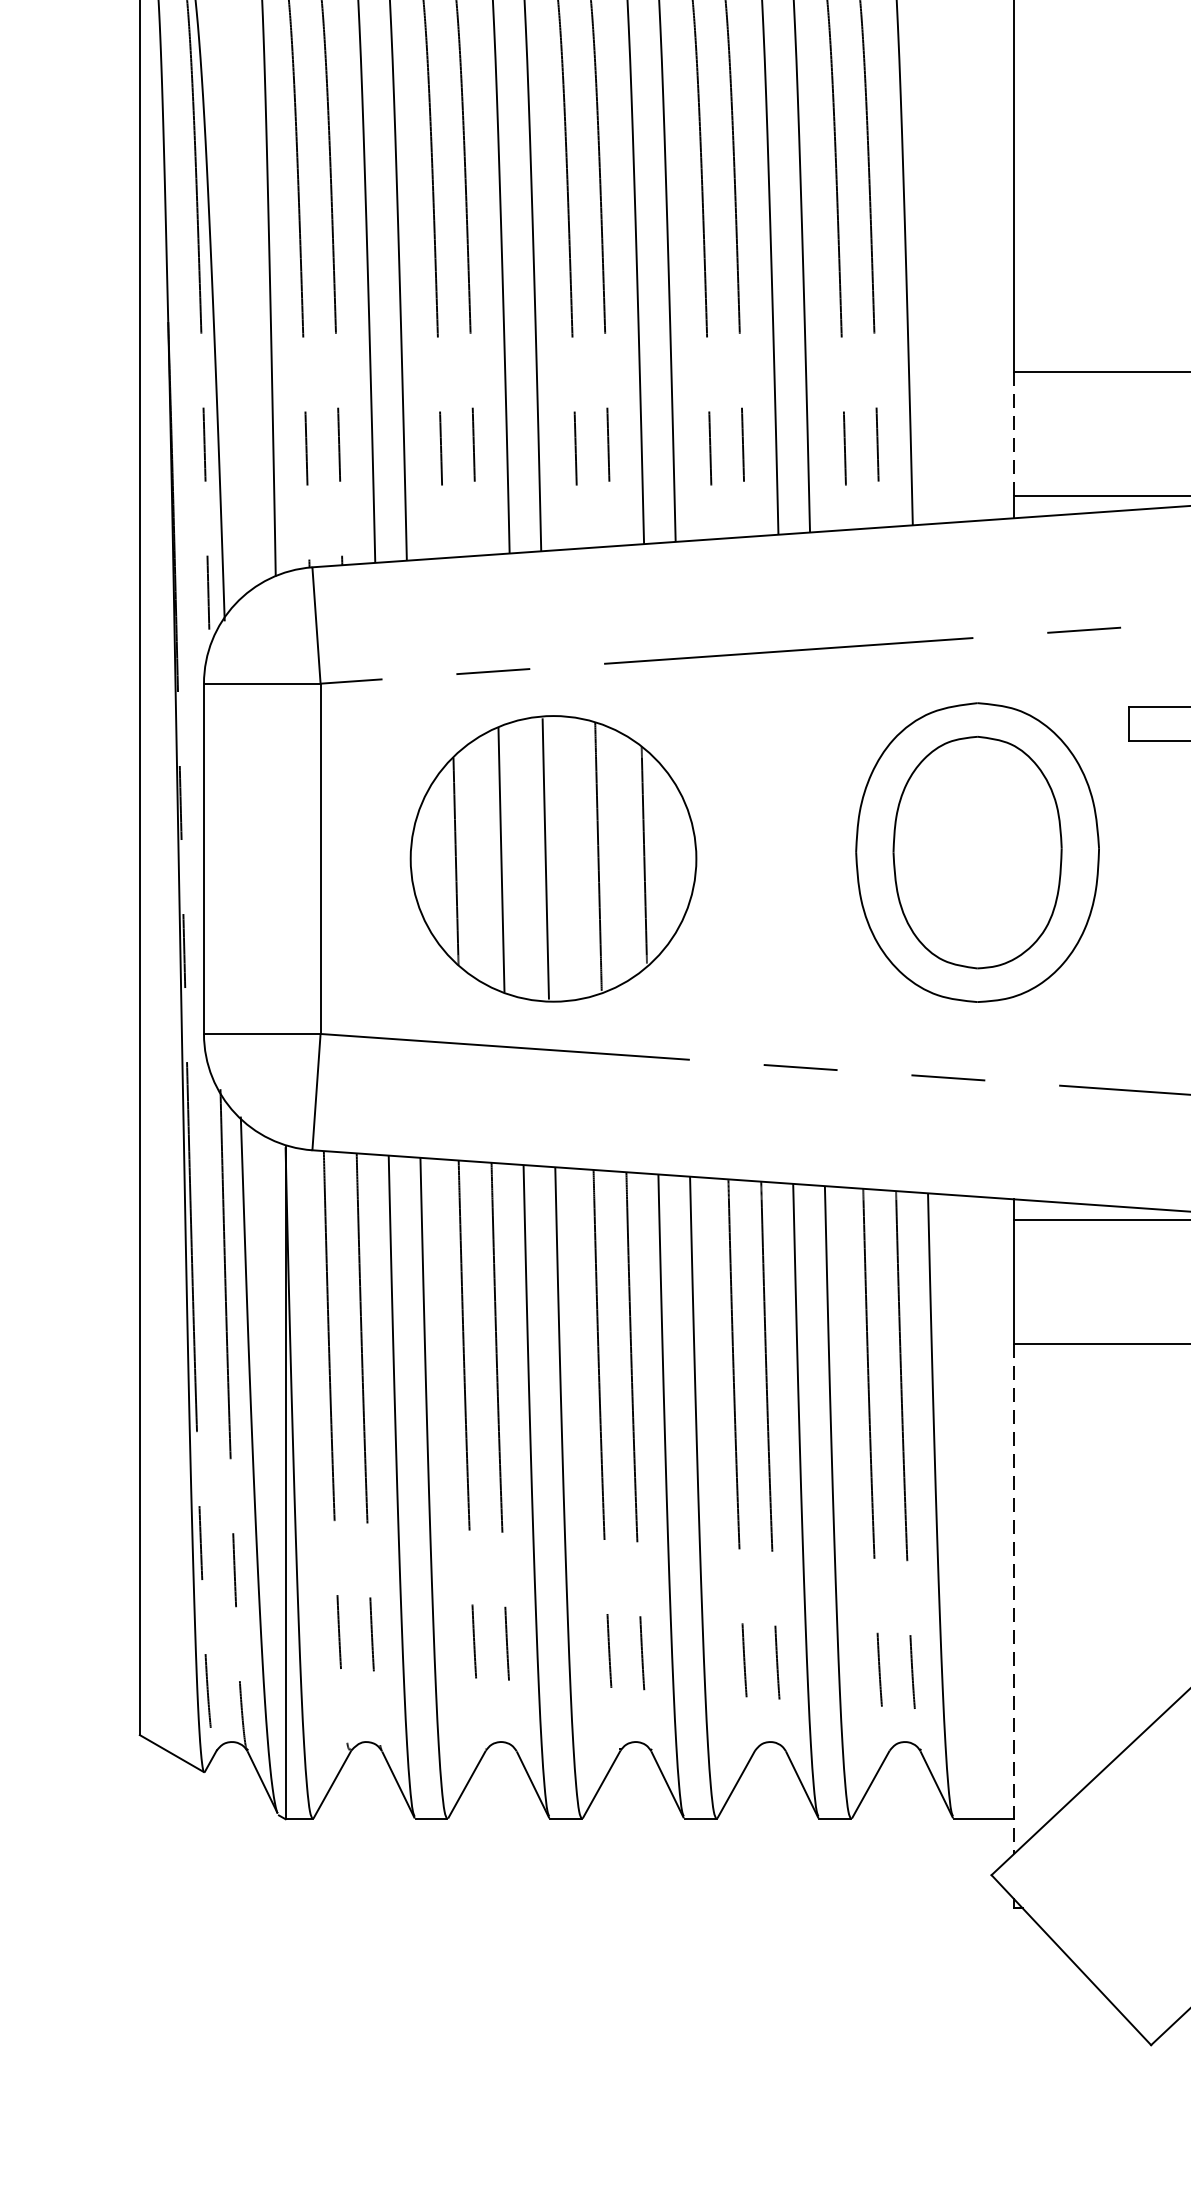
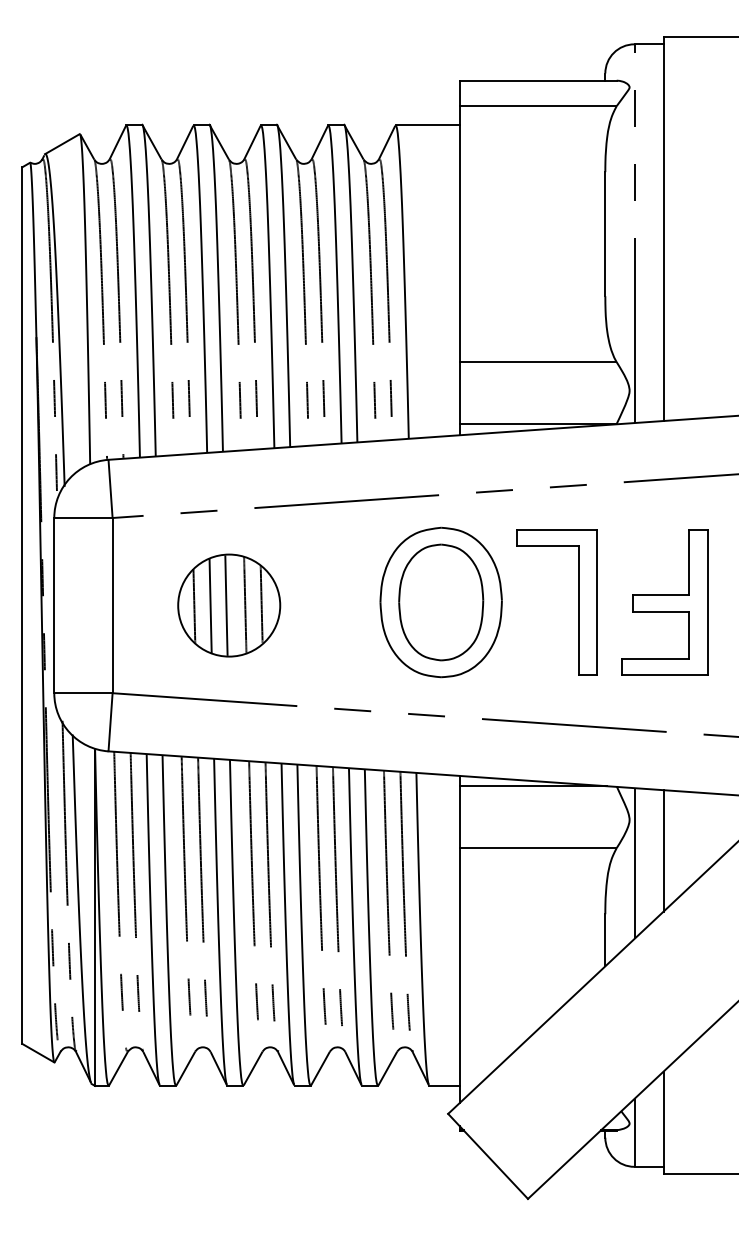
line: (1014, 434) -> (459, 393), dashed -> solid
part: (554, 858) -> (229, 605), size x0.71
line: (1014, 1598) -> (459, 975), dashed -> solid

